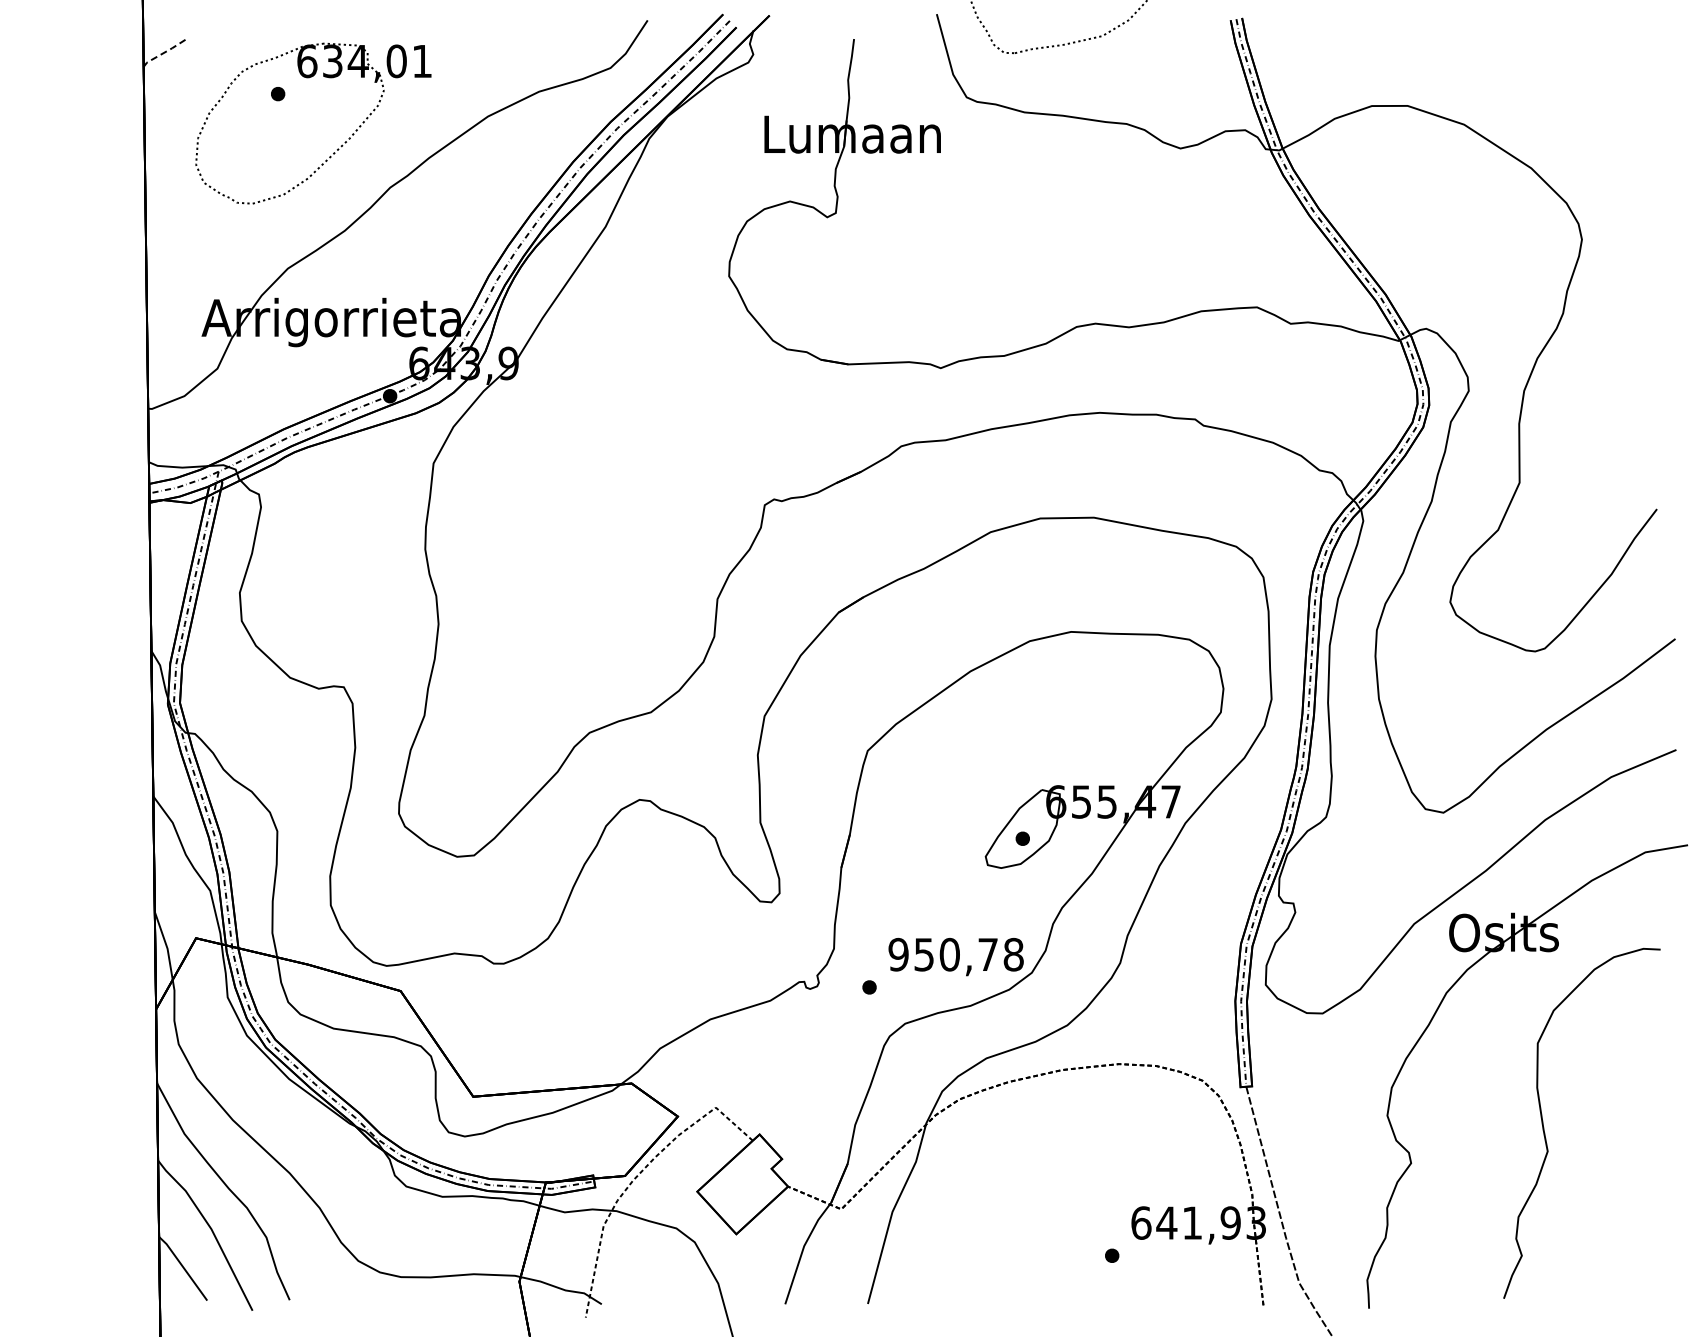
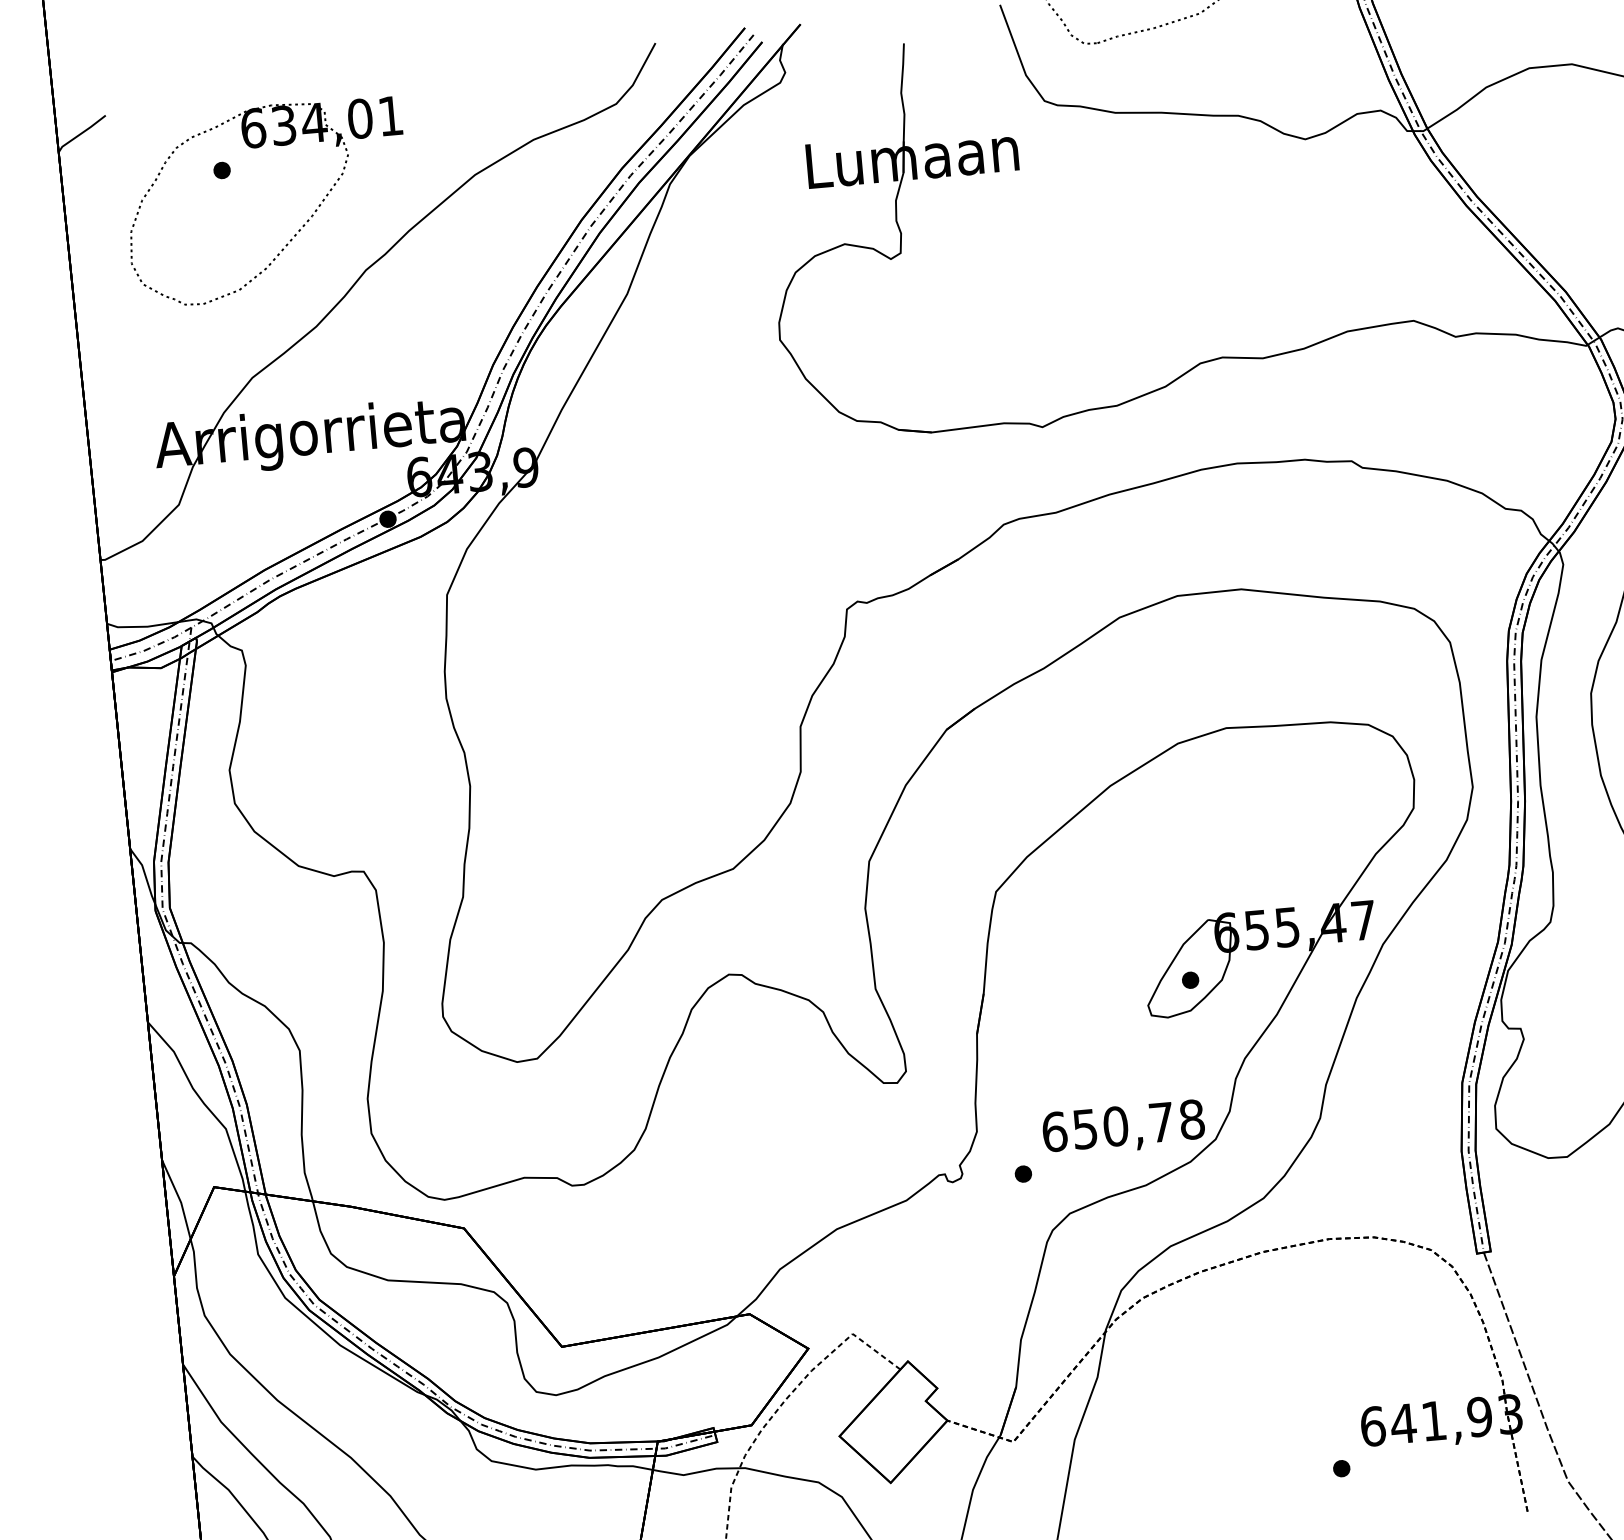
line: (163, 53) -> (80, 134), dashed -> solid
text: (898, 954) -> (1054, 1131), 950,78 -> 650,78

